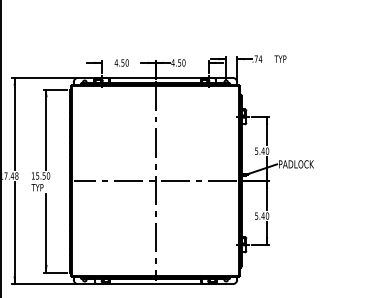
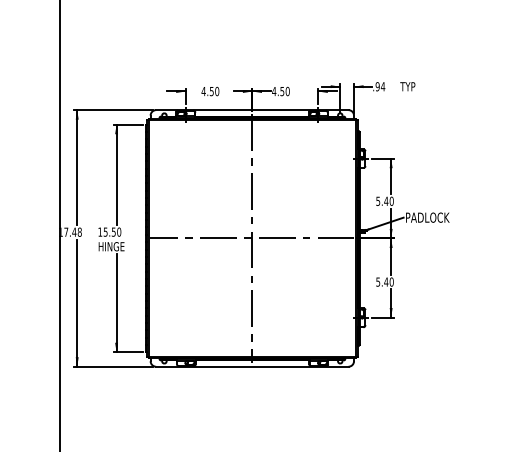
text: (256, 58) -> (377, 86), .74 -> .94
text: (42, 187) -> (111, 246), TYP -> HINGE

